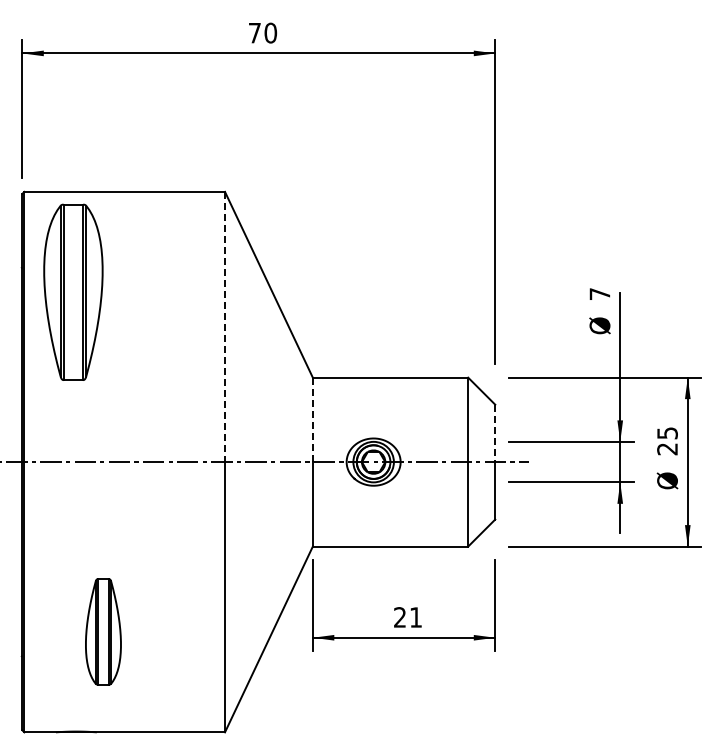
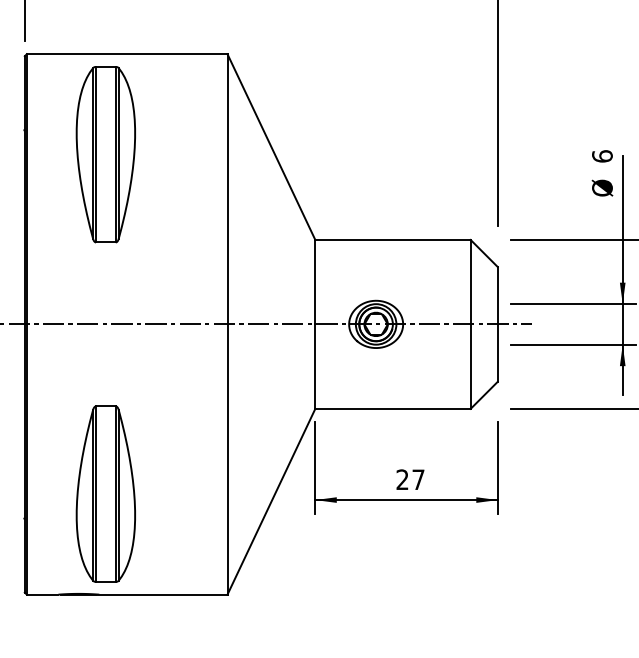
part: (73, 291) -> (105, 153), moved
text: (599, 293) -> (601, 155), 7 -> 6
line: (225, 327) -> (227, 189), dashed -> solid
line: (312, 420) -> (314, 282), dashed -> solid
line: (495, 433) -> (497, 295), dashed -> solid
text: (415, 617) -> (417, 479), 21 -> 27
part: (103, 631) -> (105, 493), size x1.67

